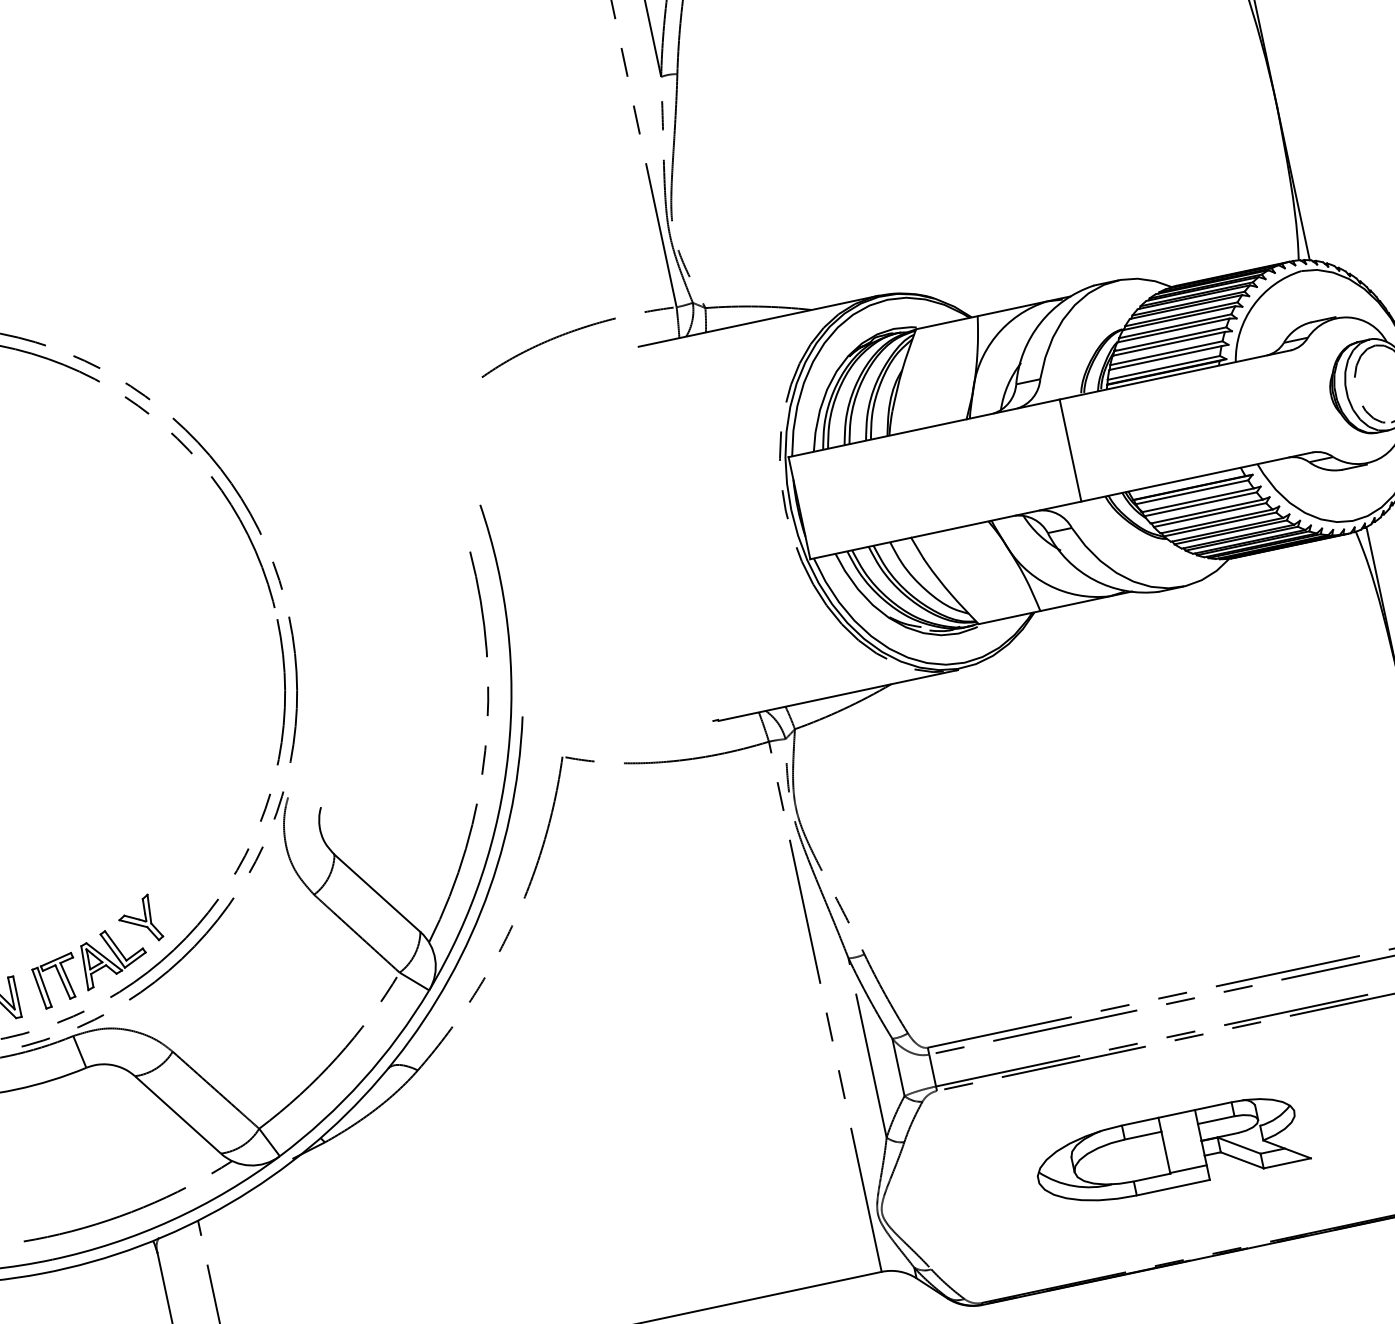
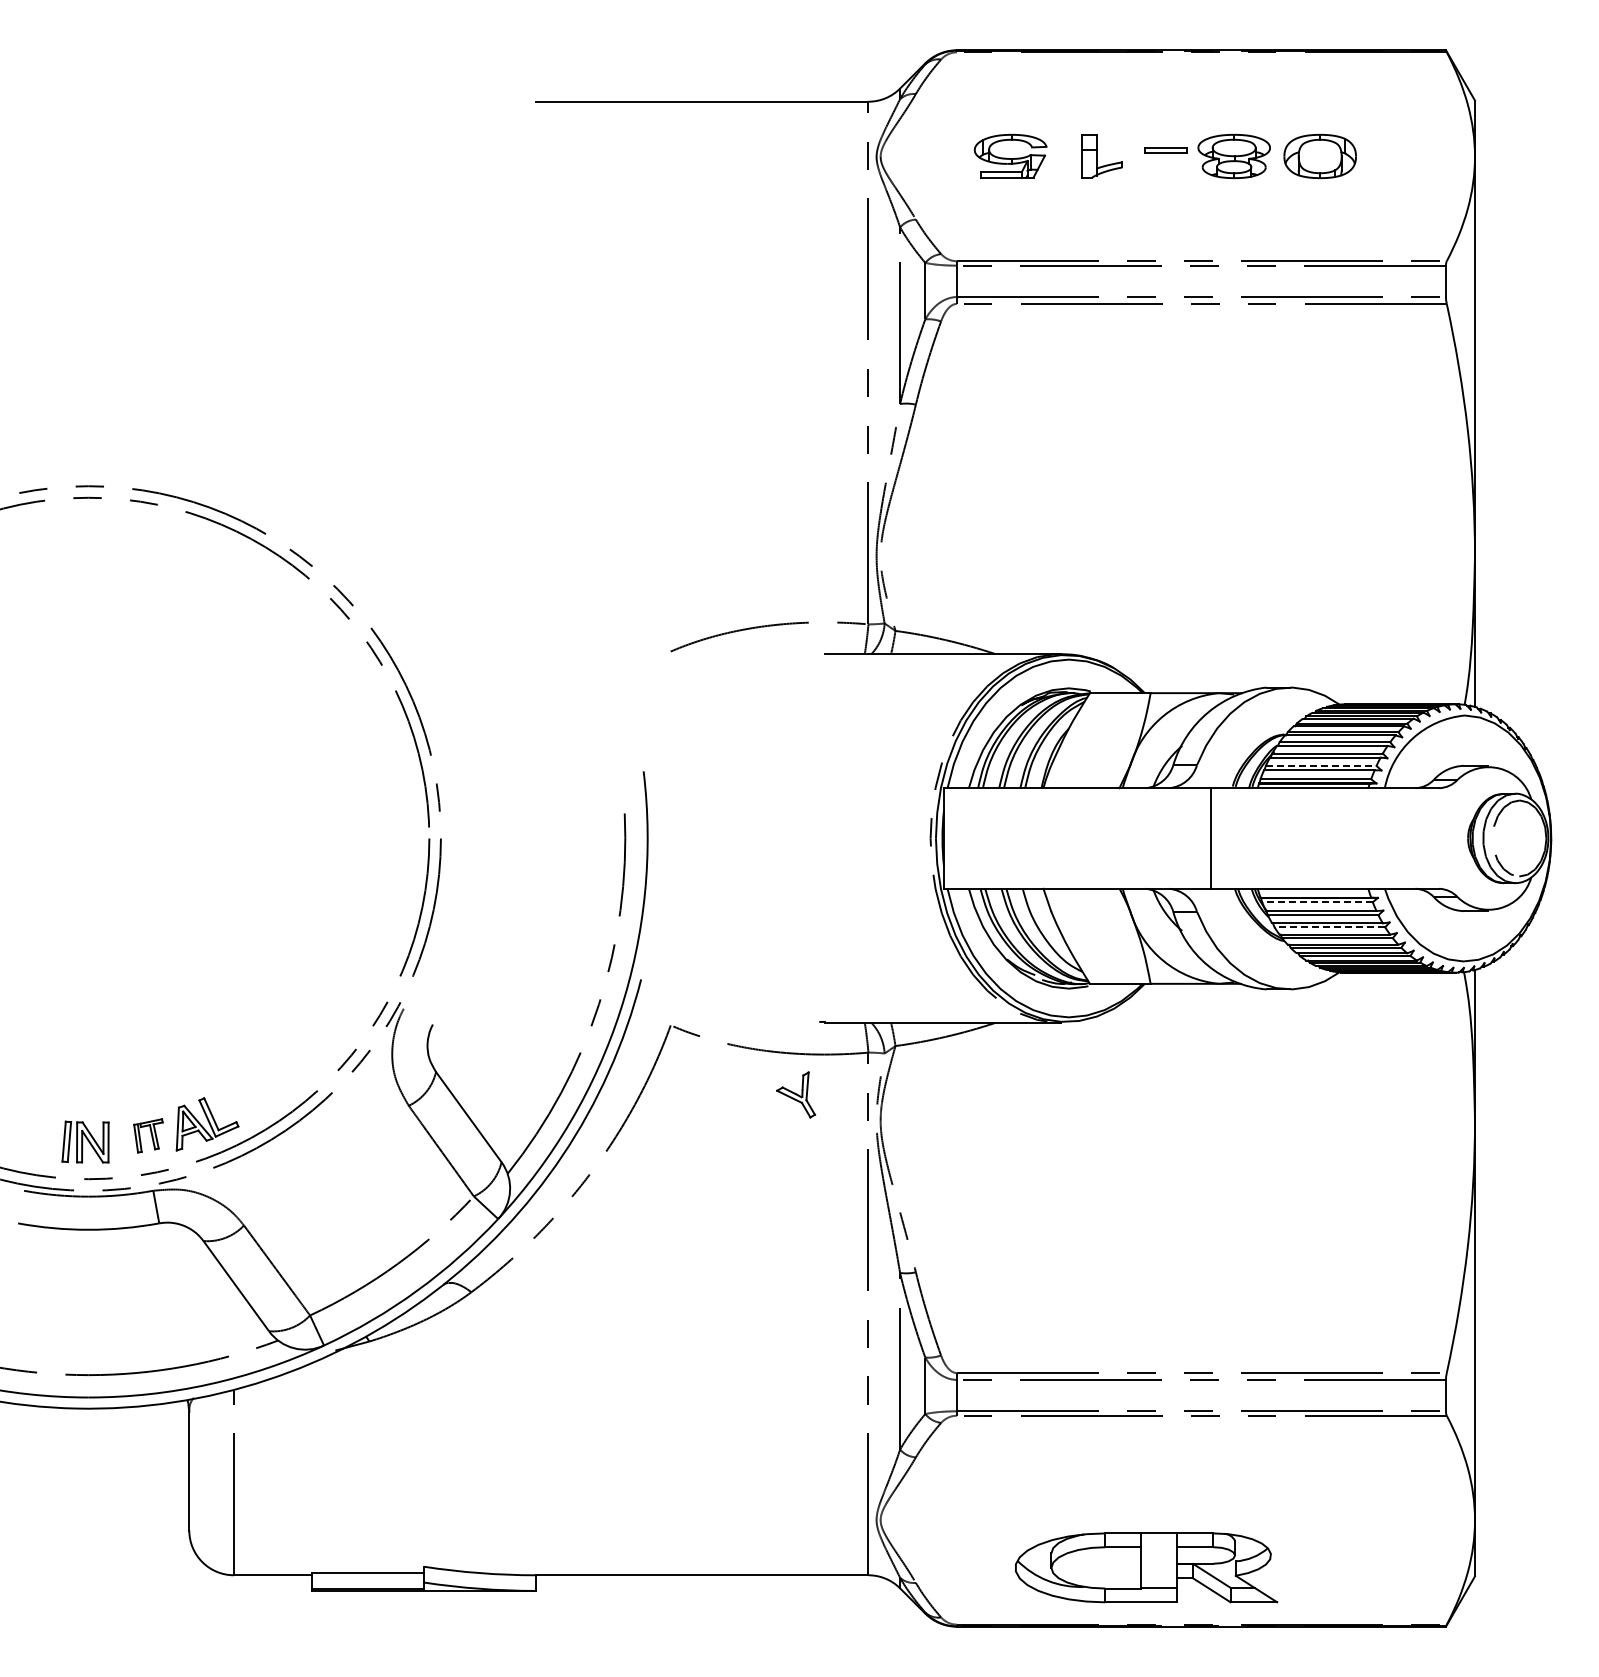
line: (1166, 352) -> (1321, 765), solid -> dashed
line: (1192, 492) -> (1317, 902), solid -> dashed
line: (1209, 515) -> (1329, 927), solid -> dashed
part: (138, 920) -> (795, 1094), moved
part: (56, 981) -> (148, 1135), size x0.7
part: (1170, 1151) -> (1146, 1567), moved

